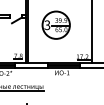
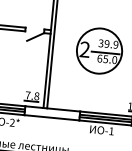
text: (47, 25) -> (85, 50), 3 -> 2

